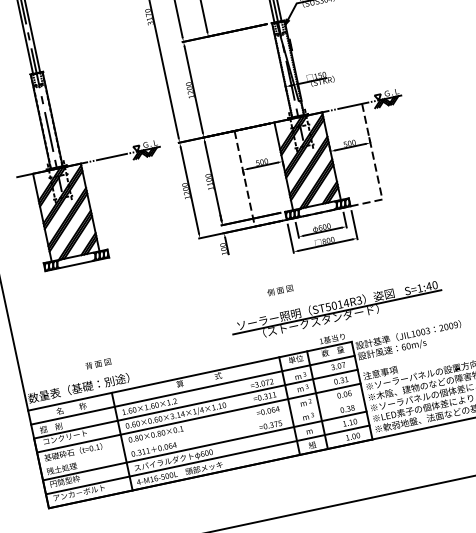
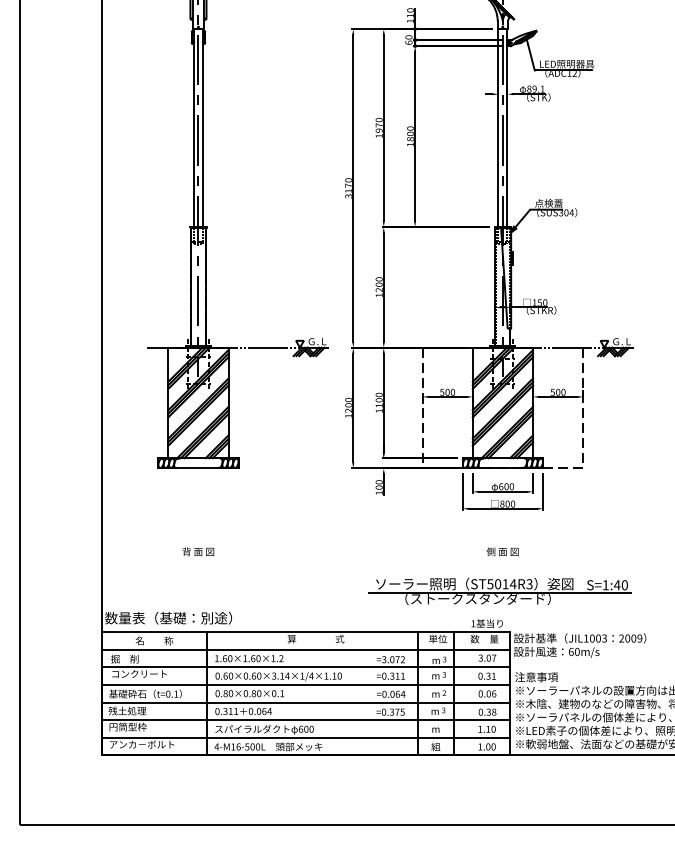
text: (280, 290) -> (502, 551), moved
text: (98, 363) -> (198, 551), moved
line: (201, 431) -> (305, 702), added

